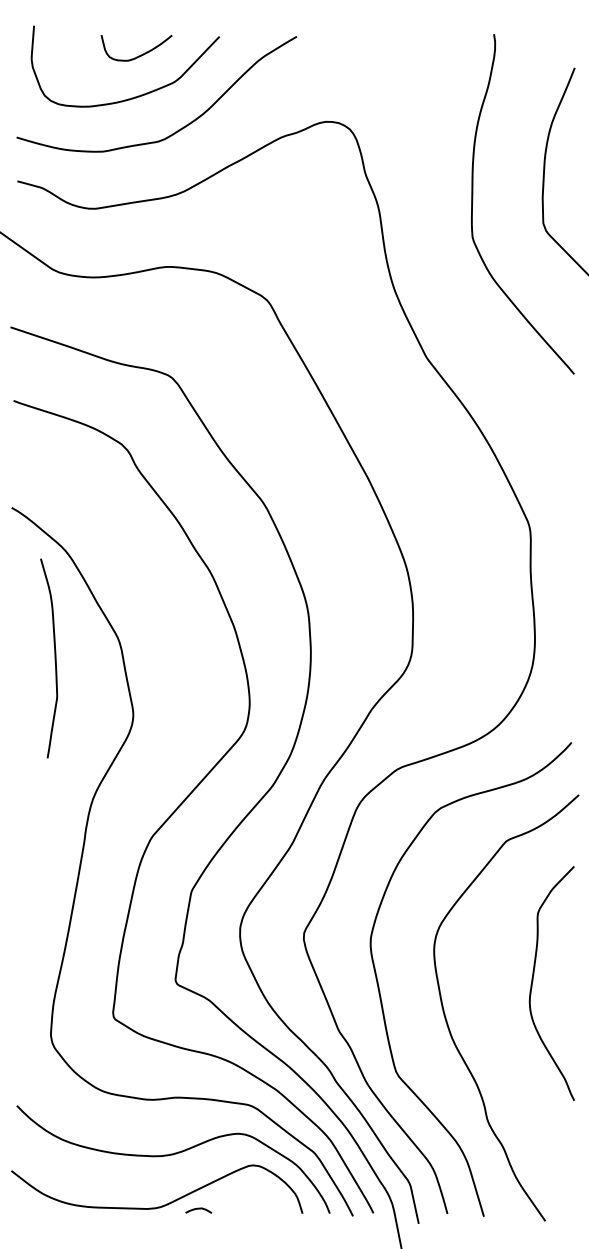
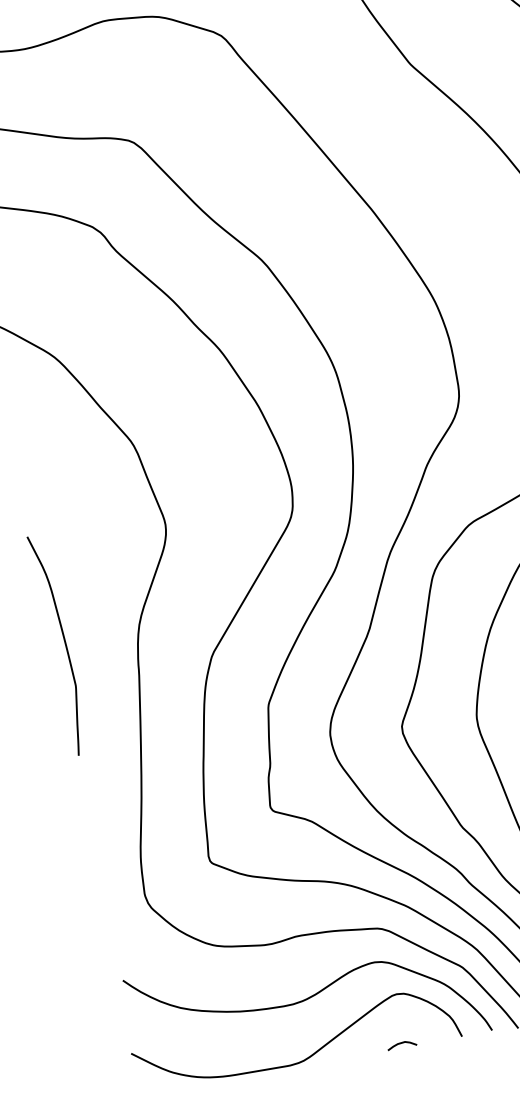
curve: (54, 658) -> (64, 644), moved
curve: (198, 1209) -> (401, 1043), moved

